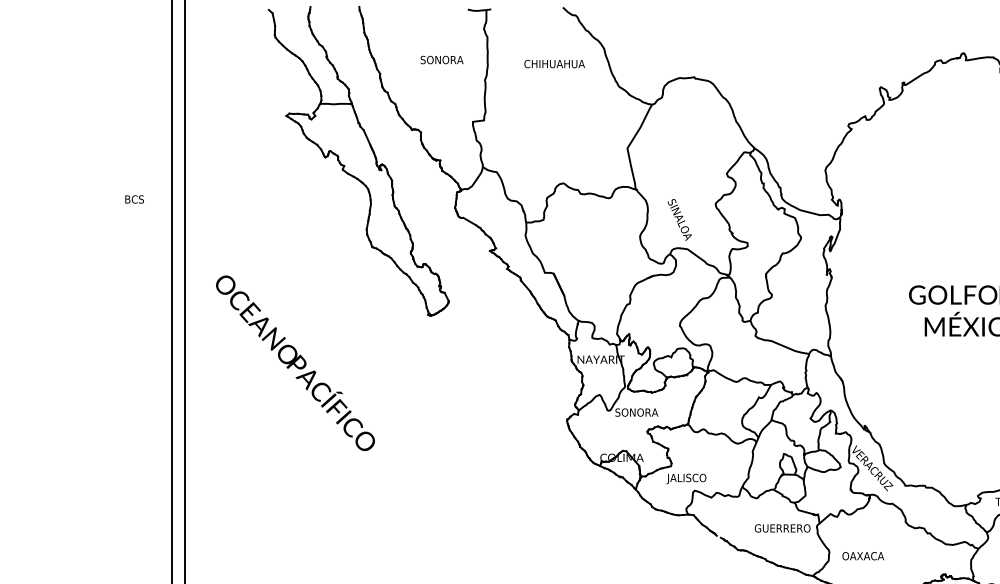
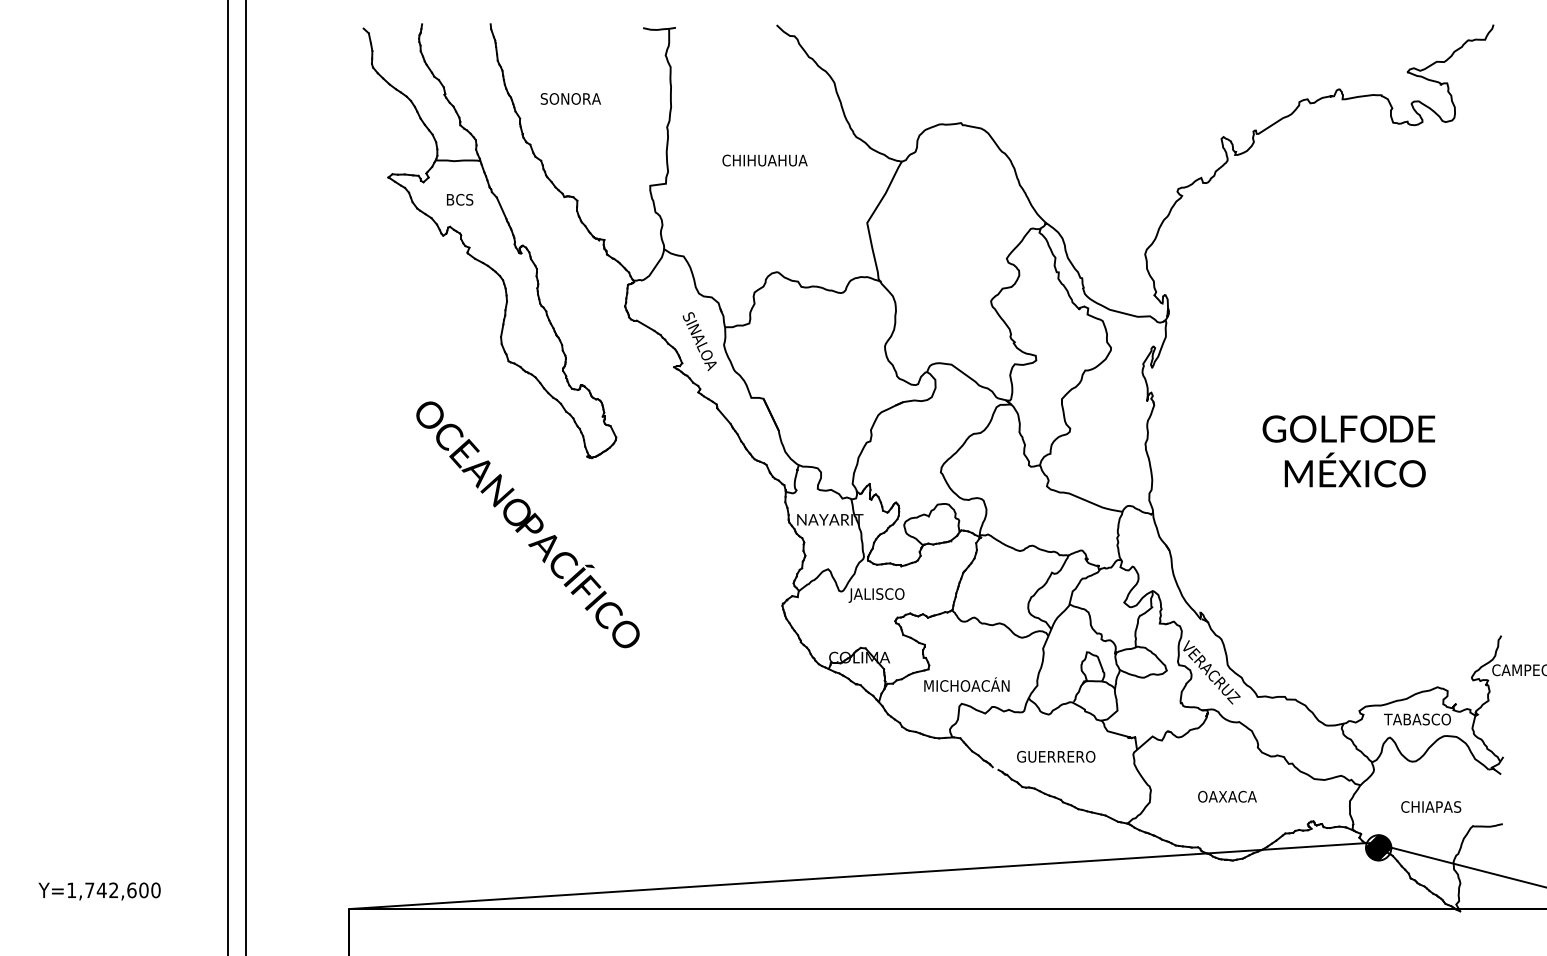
text: (441, 59) -> (570, 98), moved
text: (554, 63) -> (764, 160), moved
text: (134, 199) -> (460, 199), moved
text: (679, 219) -> (699, 341), moved
text: (295, 363) -> (527, 524), moved
text: (636, 413) -> (879, 595), SONORA -> JALISCO
text: (697, 477) -> (965, 685), JALISCO -> MICHOACÁN
text: (782, 528) -> (1056, 756), moved
text: (863, 555) -> (1227, 796), moved

